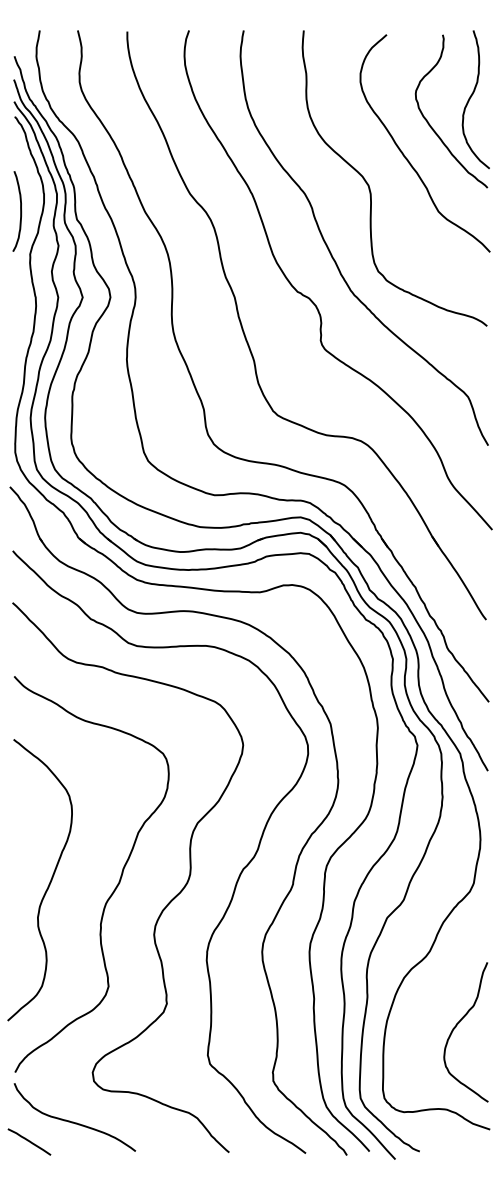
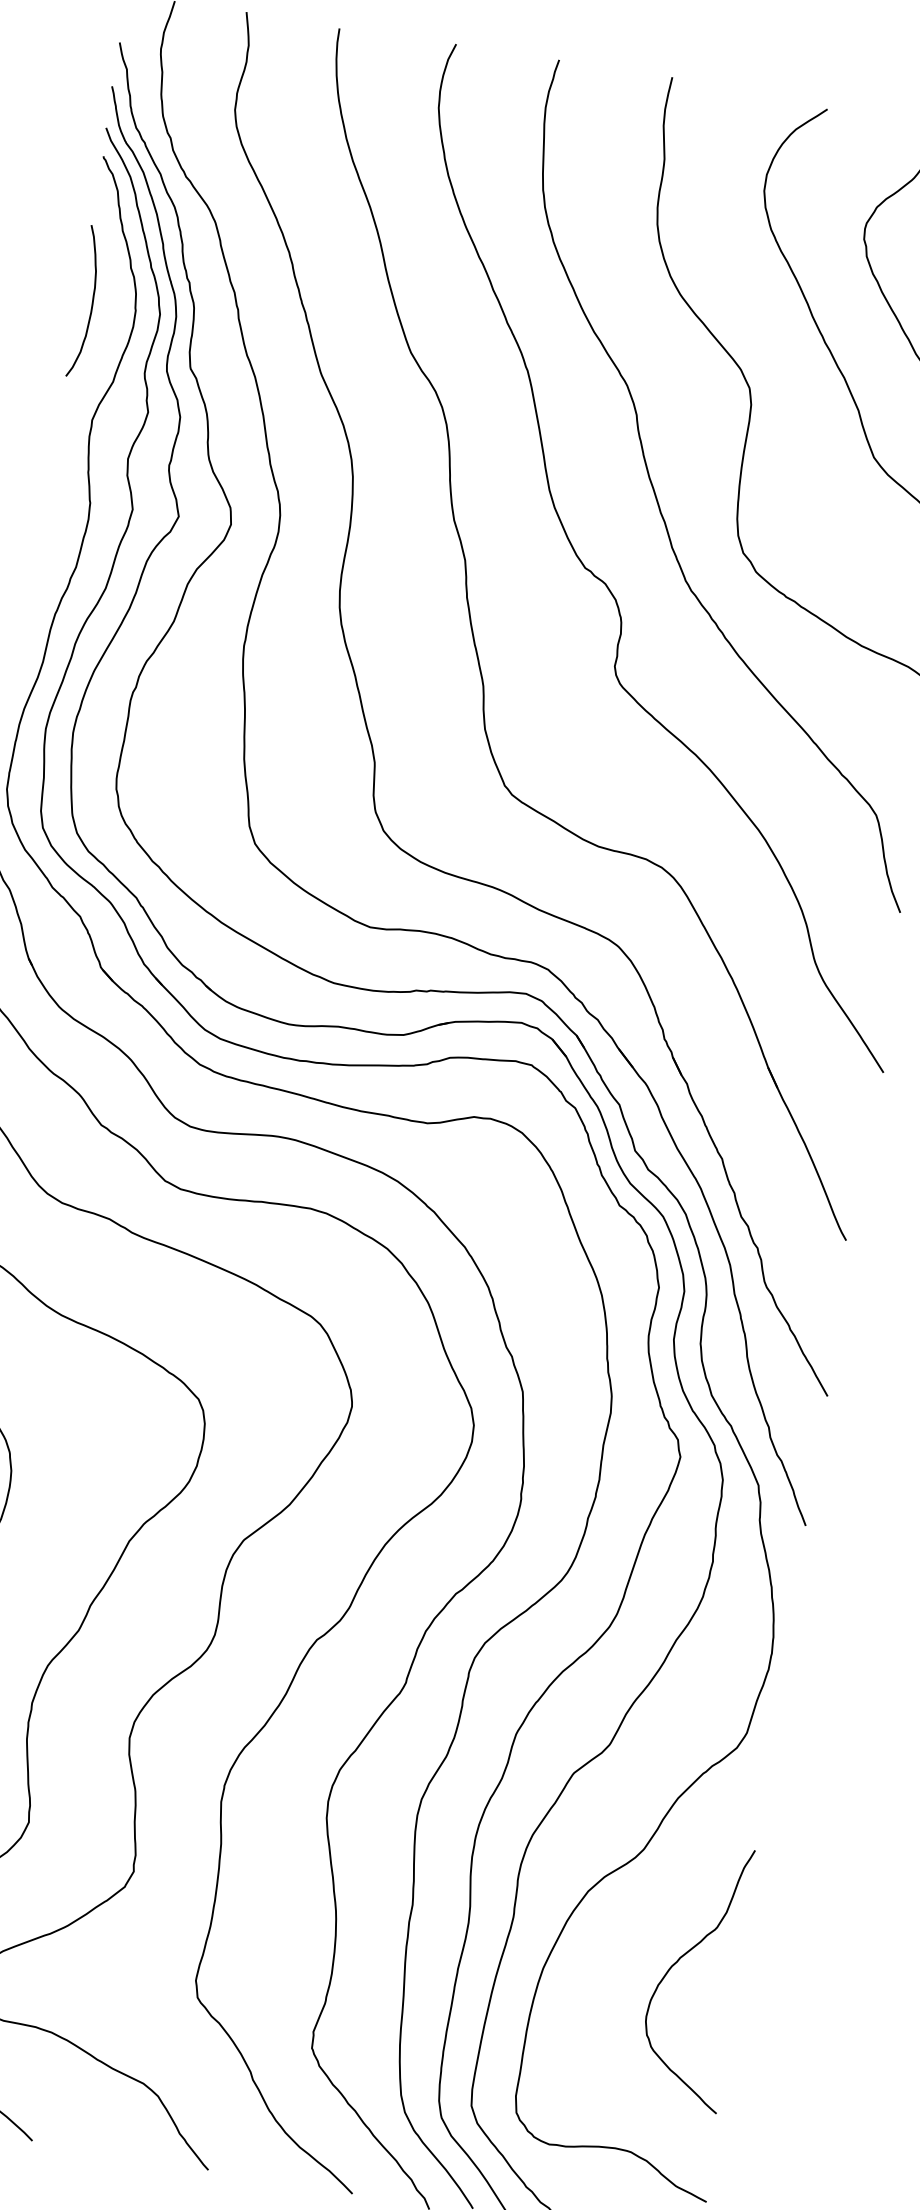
curve: (20, 211) -> (91, 302), moved
curve: (456, 1027) -> (678, 1964), moved

